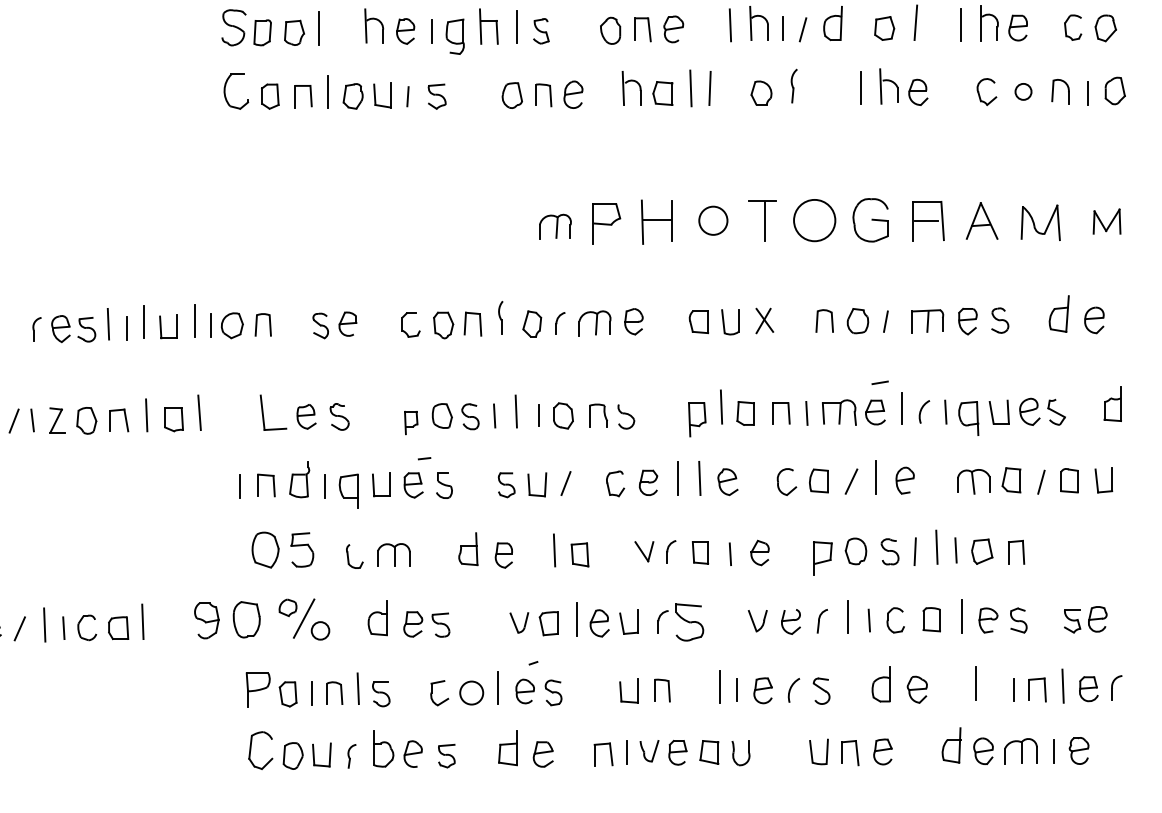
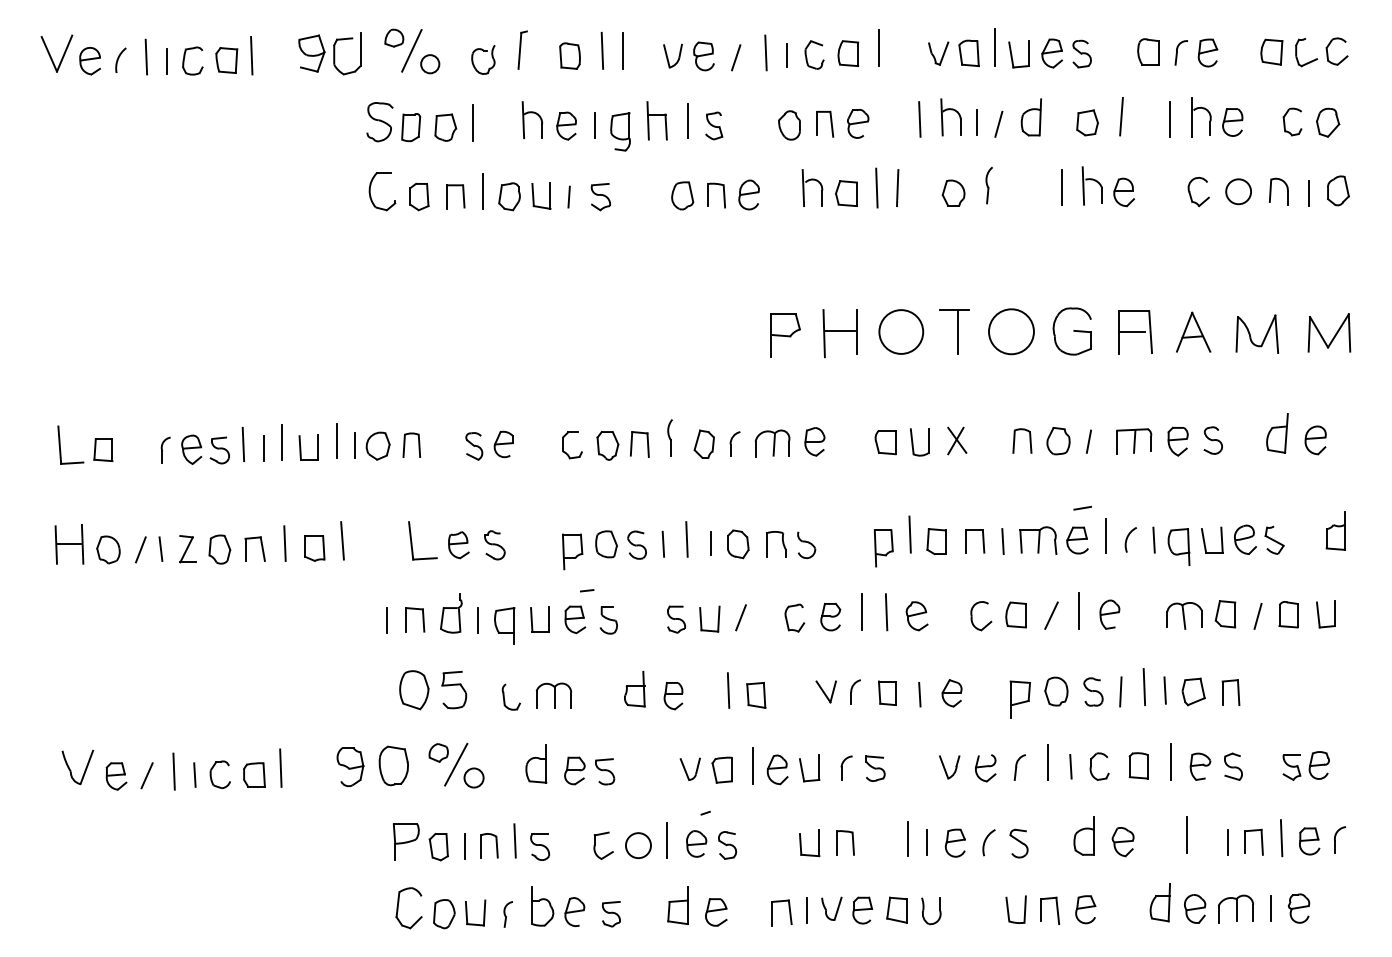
circle: (1023, 91) -> (1238, 191), size x1.43
circle: (713, 220) -> (901, 331), size x1.43
part: (1107, 221) -> (1329, 332), size x1.43
part: (555, 226) -> (729, 338), removed
part: (411, 422) -> (572, 551), size x1.43
part: (689, 622) -> (875, 768), size x0.62

